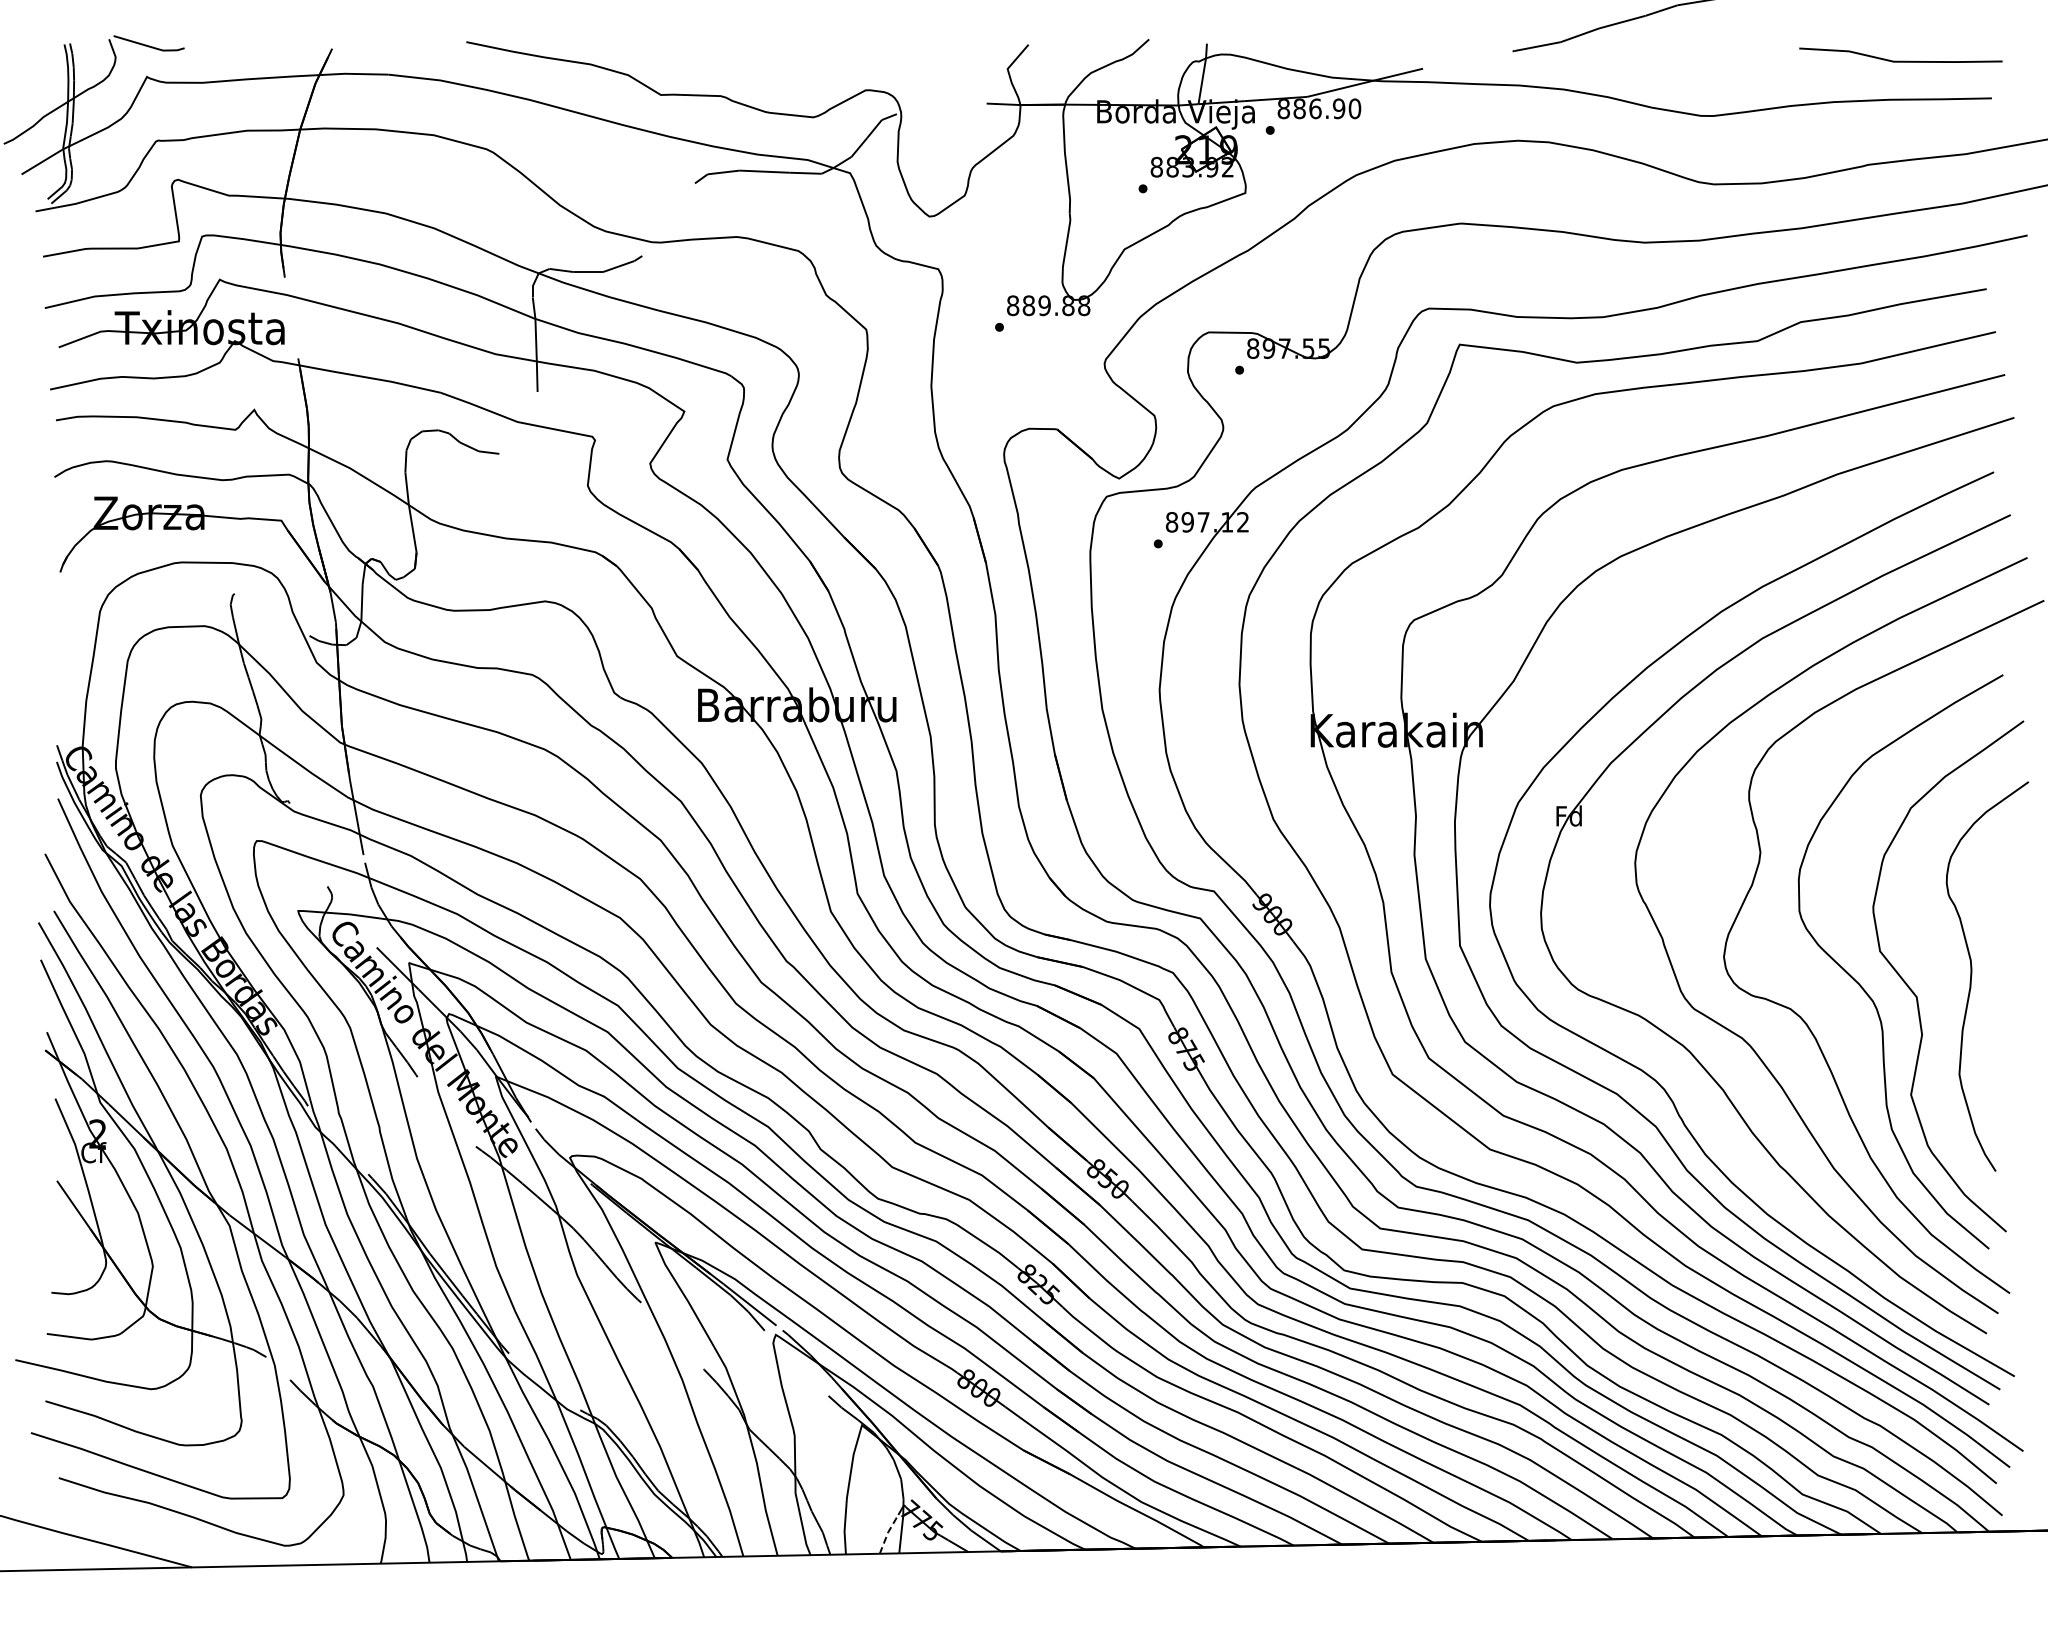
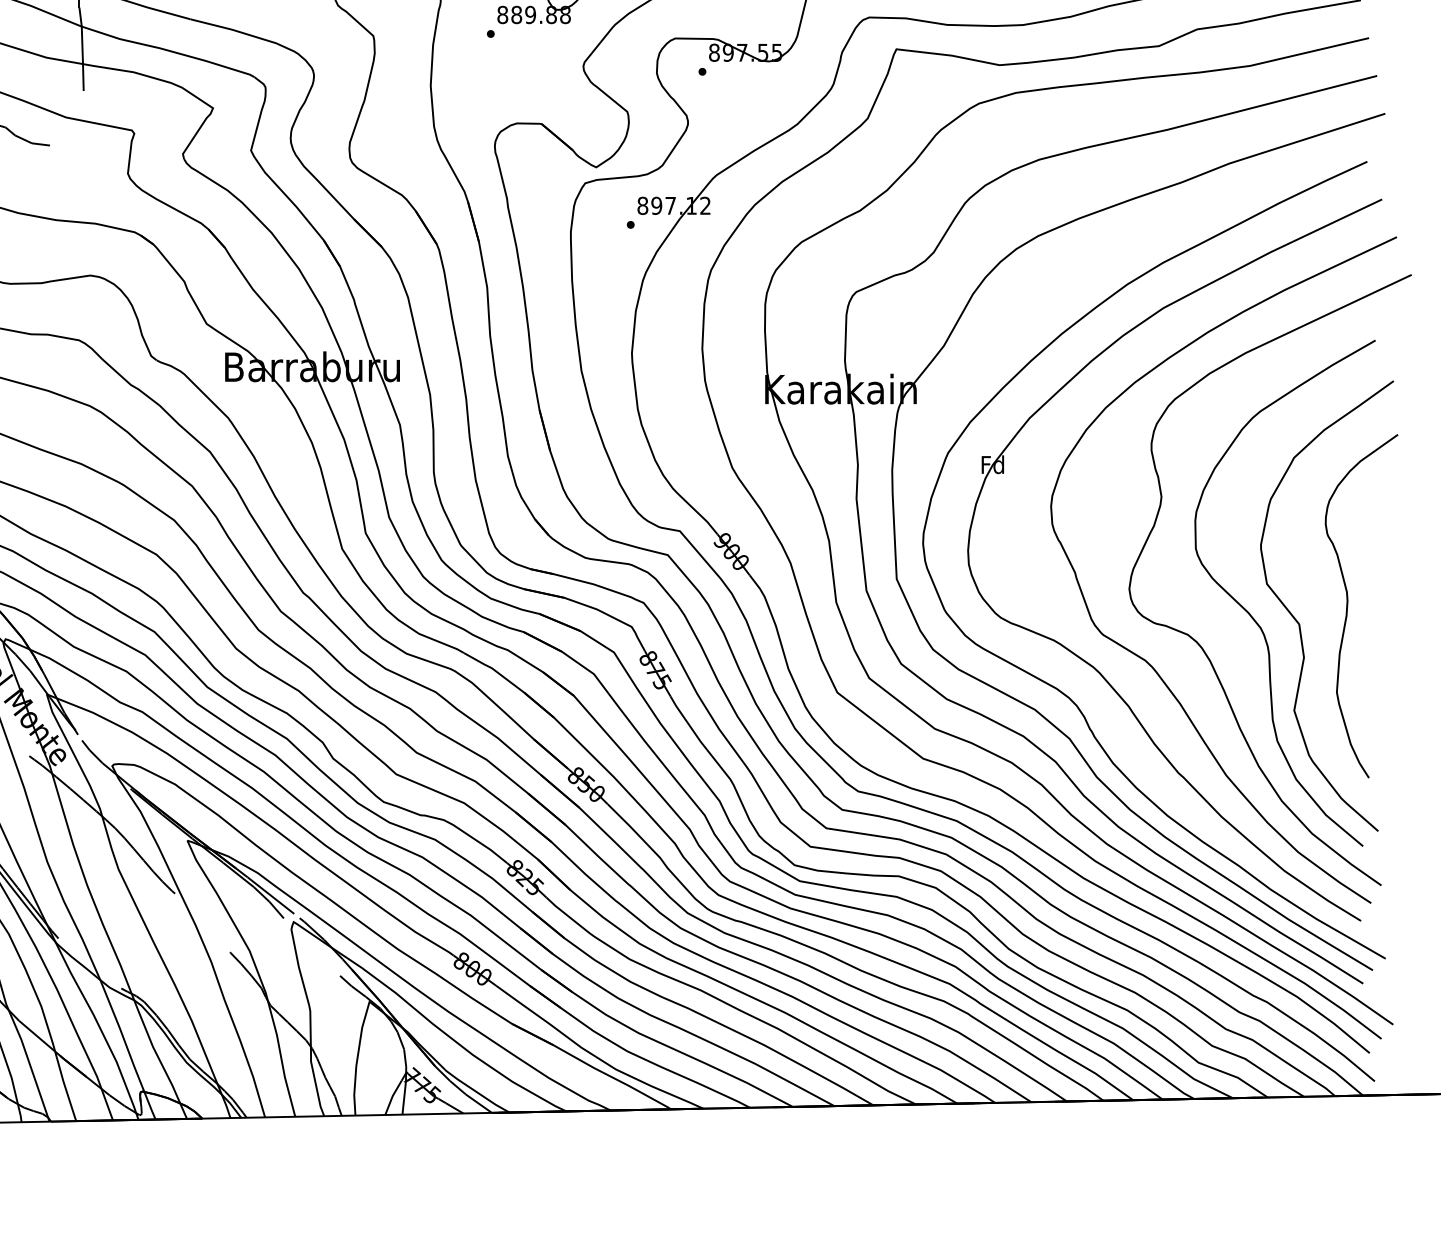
line: (887, 1533) -> (392, 1097), dashed -> solid

